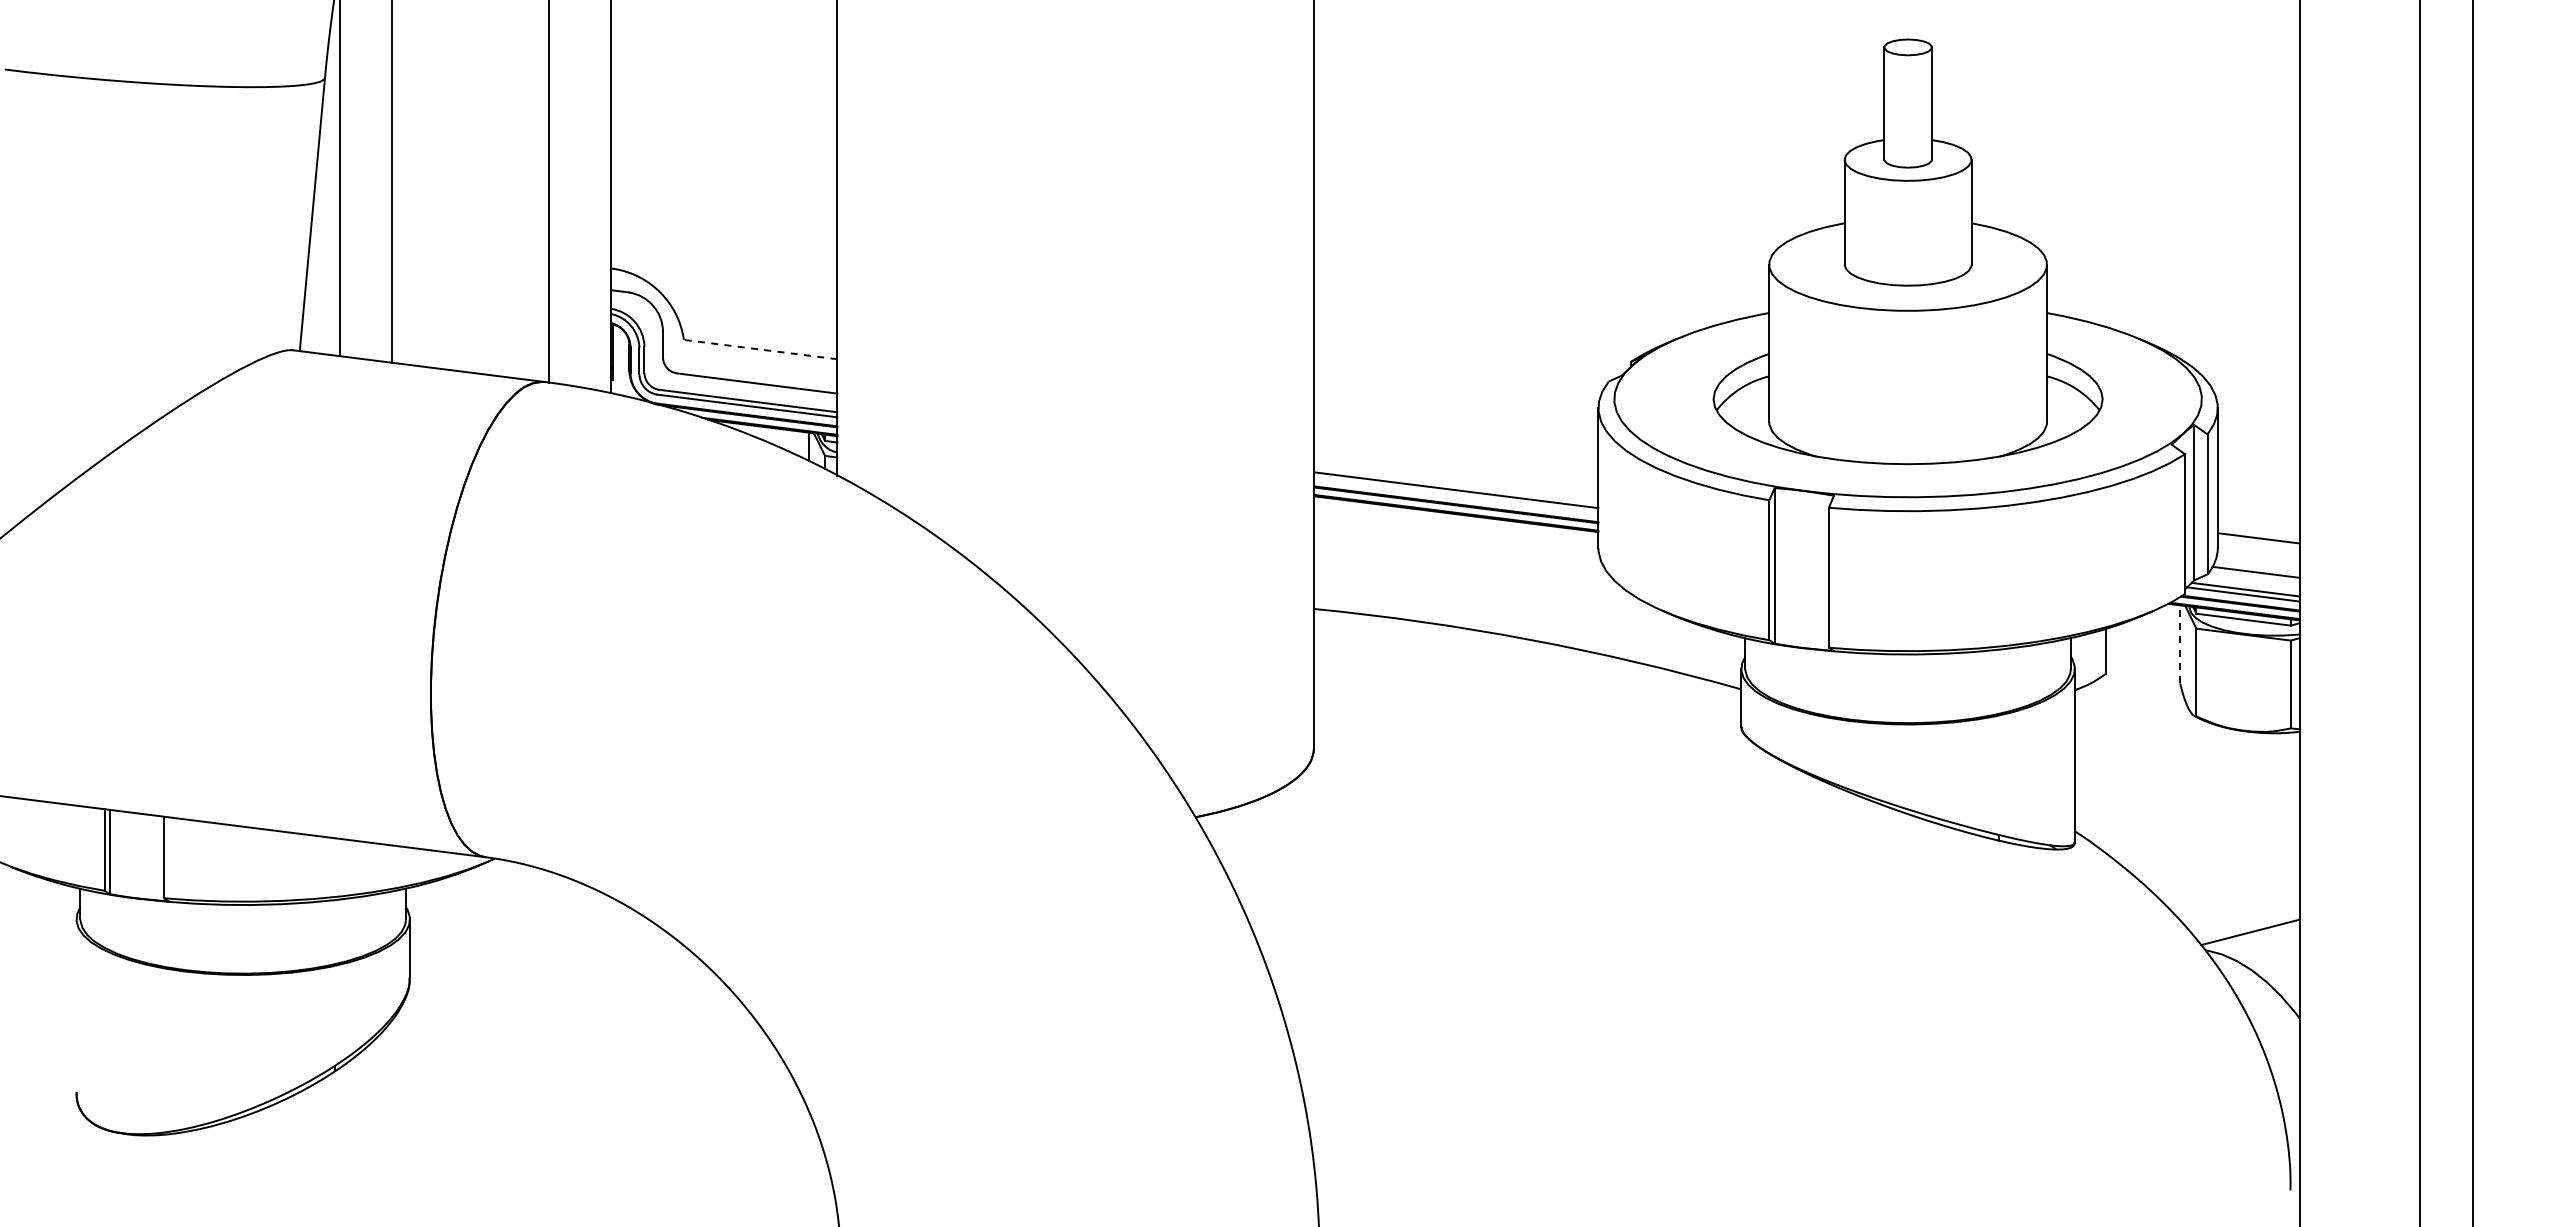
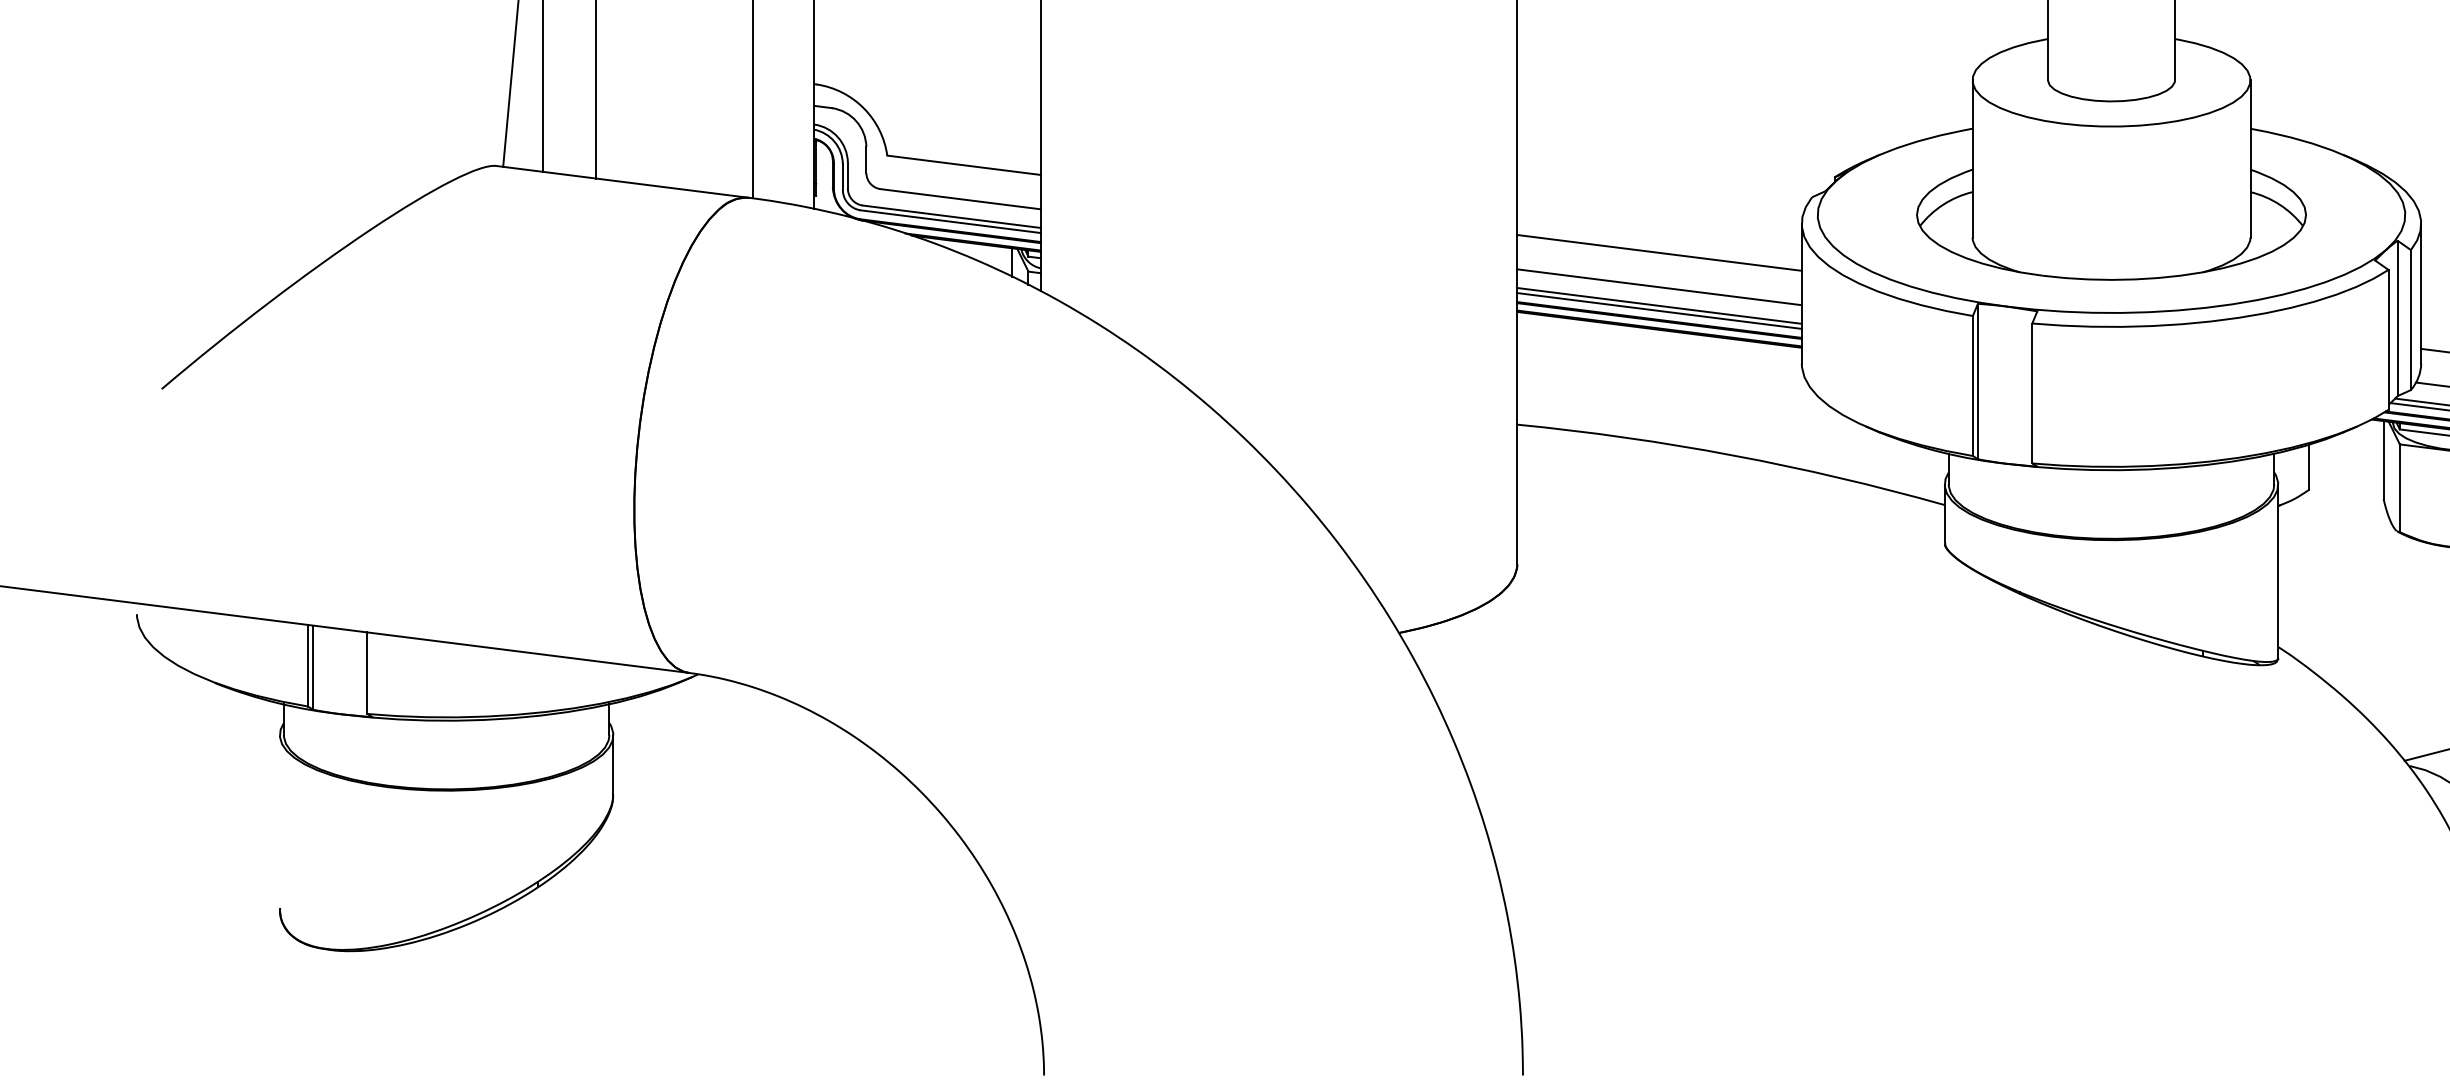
line: (760, 349) -> (963, 165), dashed -> solid
line: (1455, 437) -> (1658, 253), added
line: (1455, 471) -> (1658, 287), added
line: (1455, 495) -> (1658, 311), added
line: (2180, 644) -> (2383, 460), dashed -> solid

